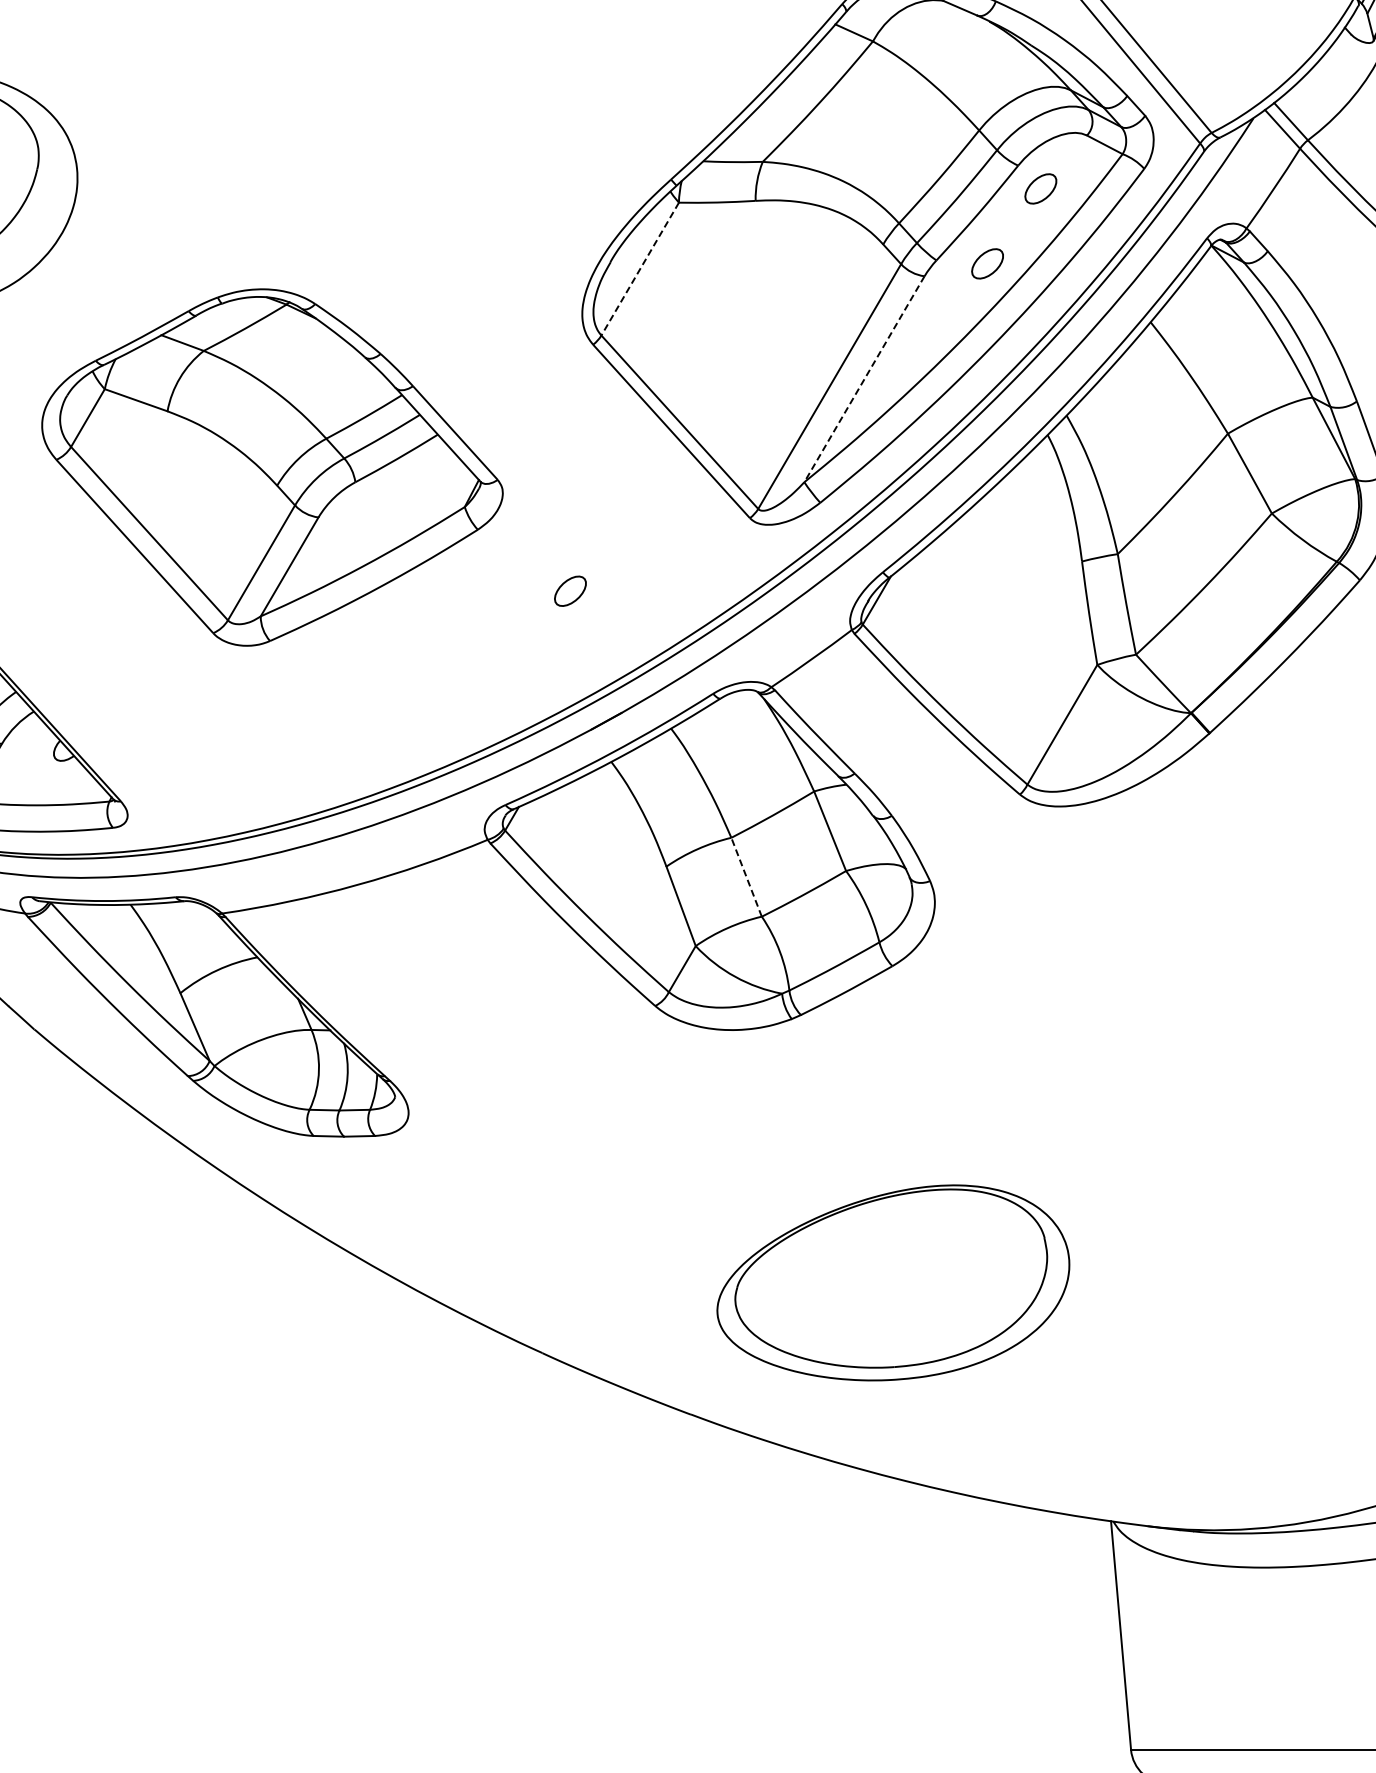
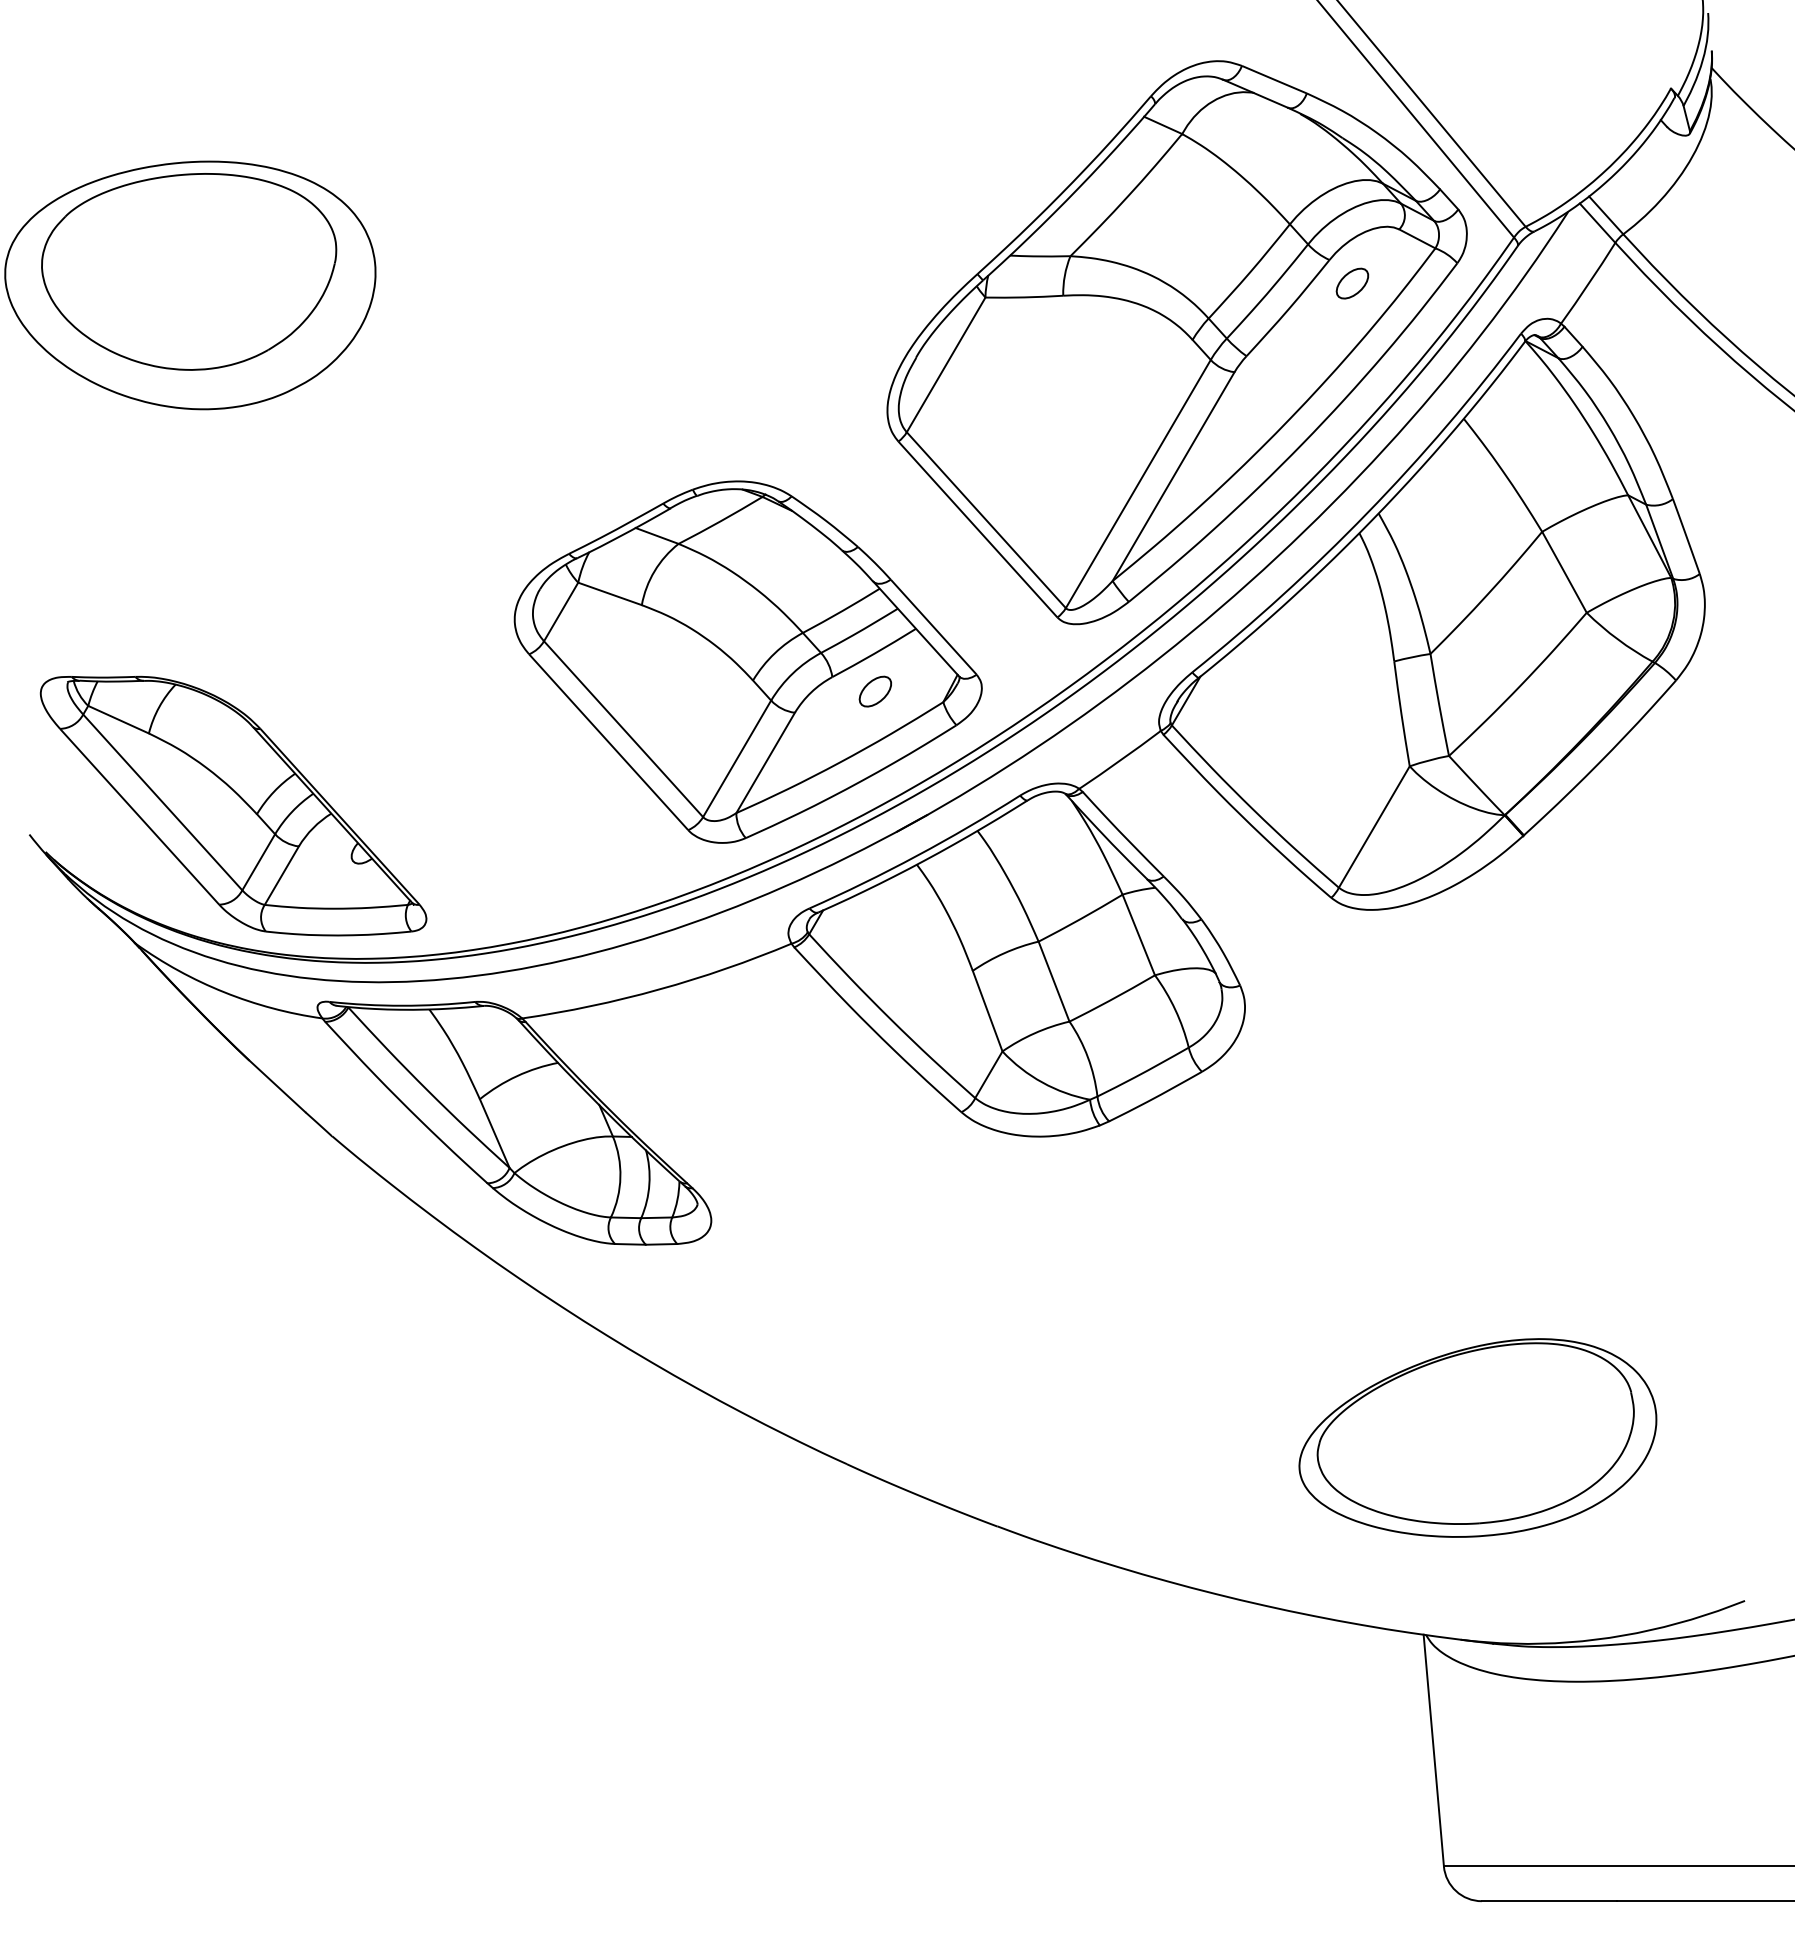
part: (987, 263) -> (1298, 359), removed
line: (640, 268) -> (946, 364), dashed -> solid
line: (864, 379) -> (1173, 476), dashed -> solid
part: (271, 466) -> (747, 661), moved
line: (747, 877) -> (1054, 981), dashed -> solid
part: (892, 1282) -> (1477, 1437), moved

